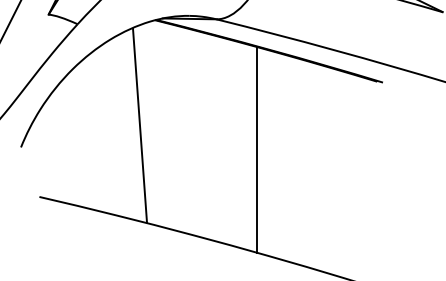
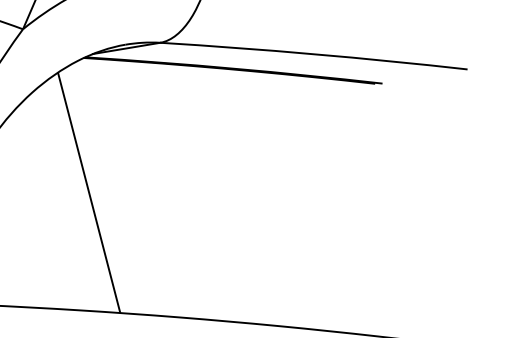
line: (257, 149) -> (241, 195), removed

